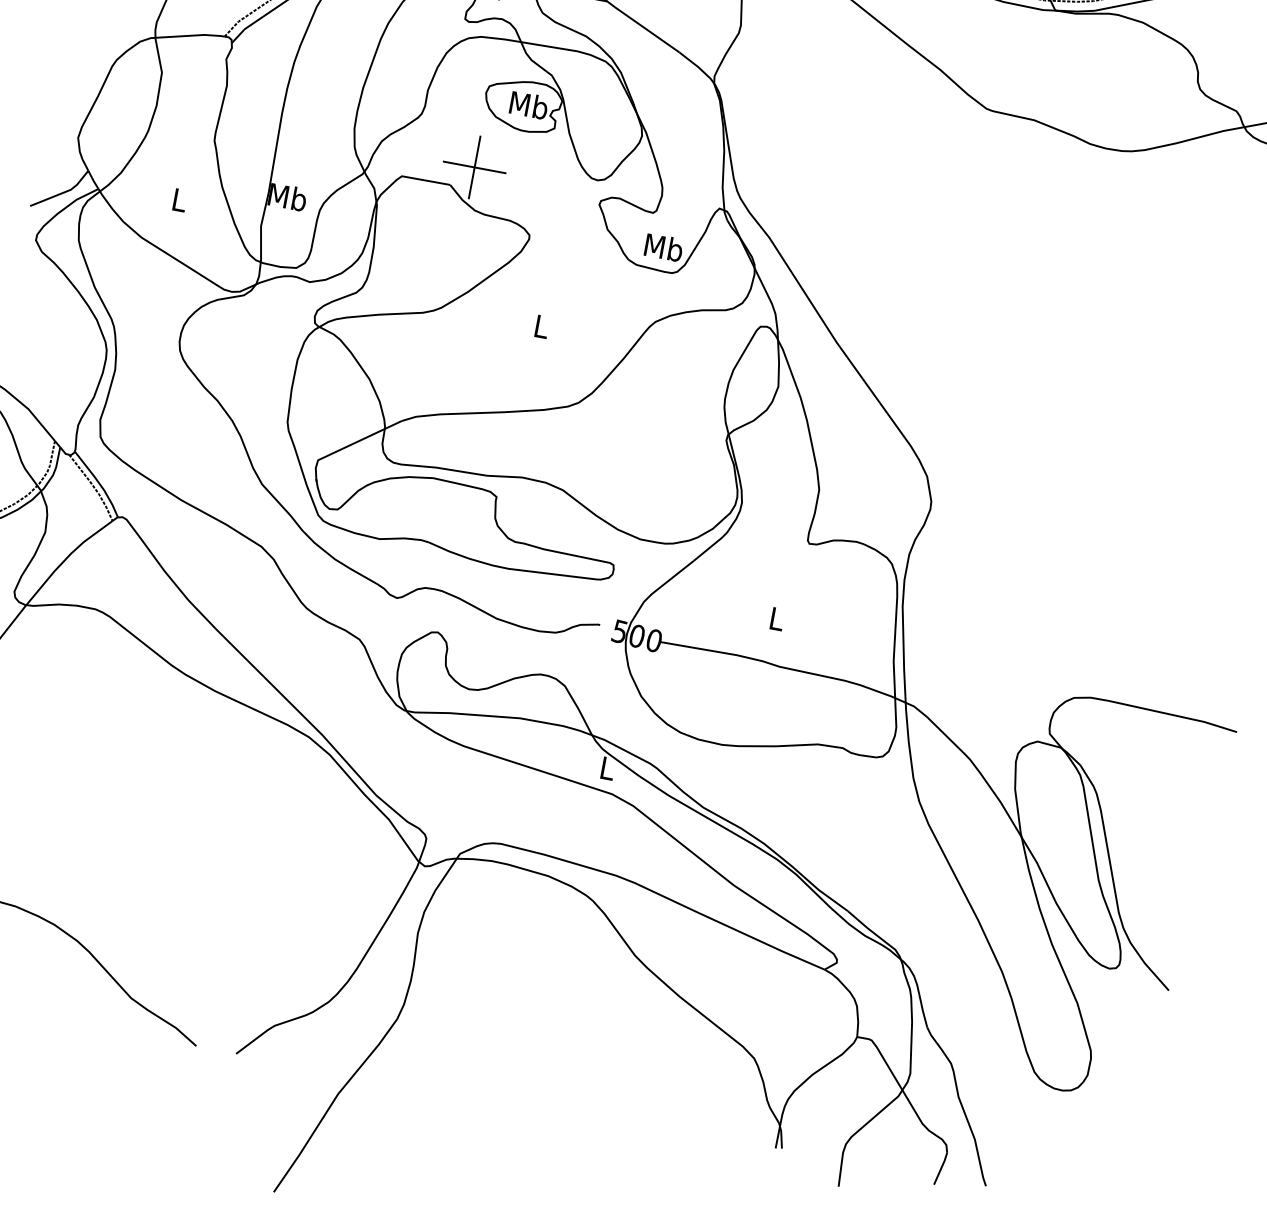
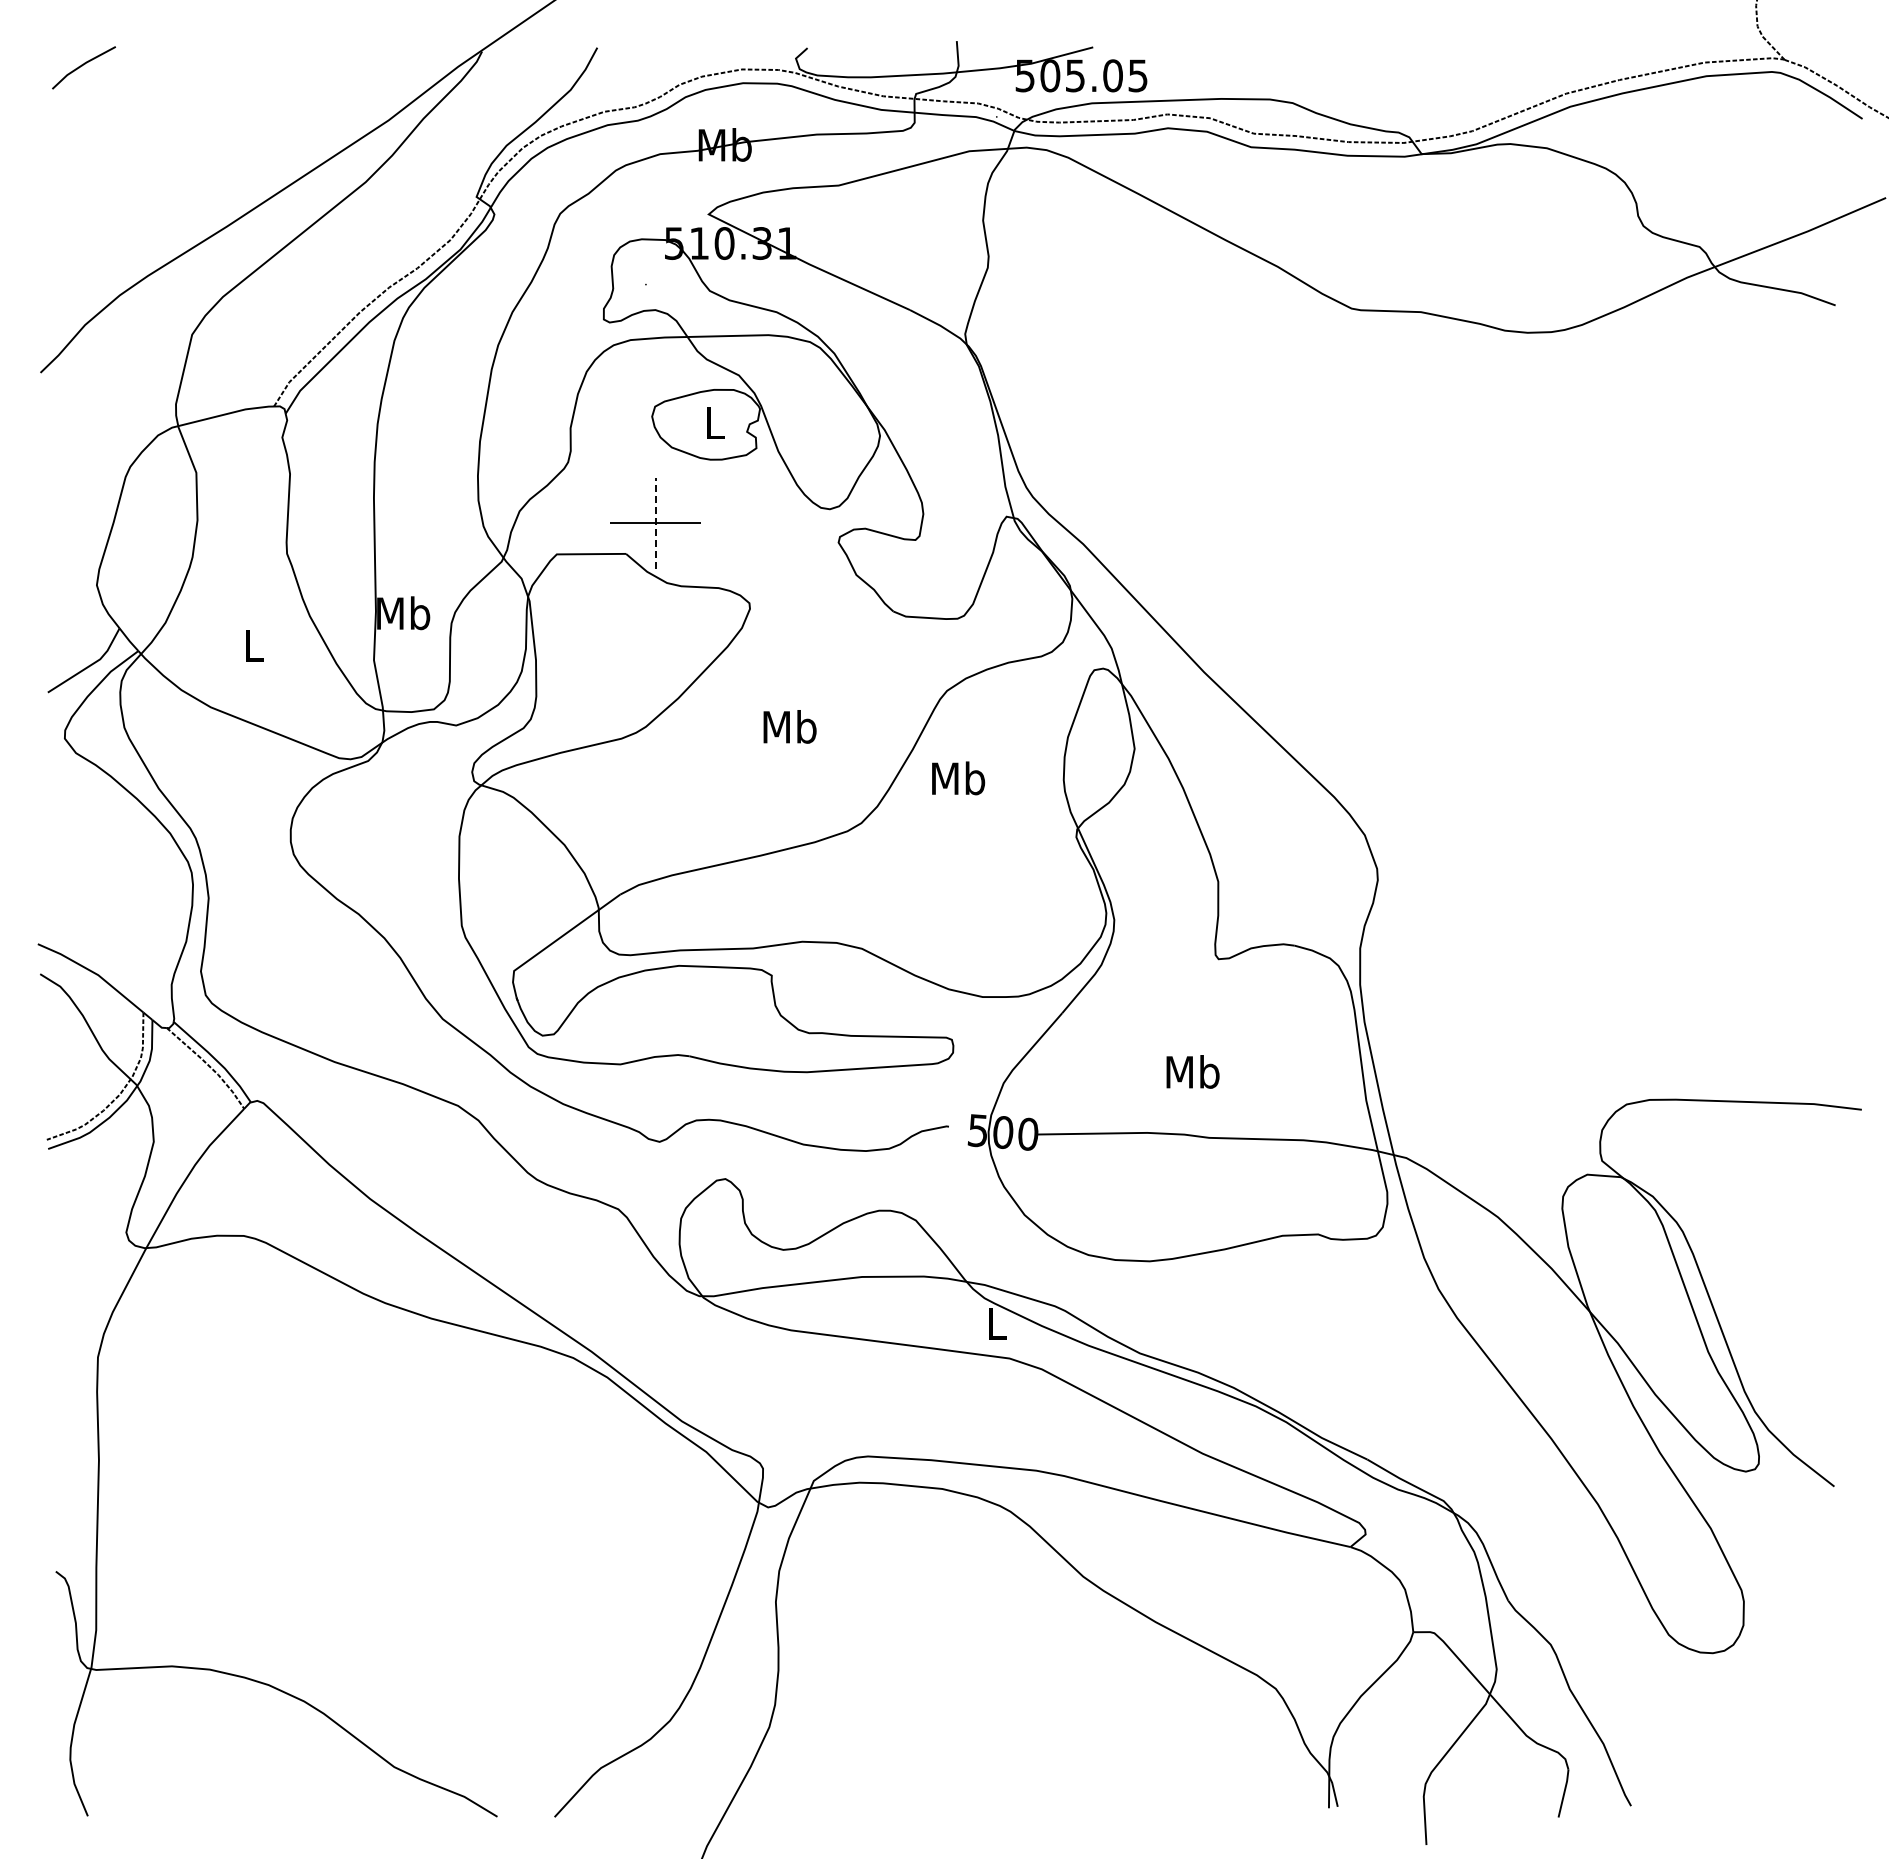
text: (528, 105) -> (714, 422), Mb -> L
line: (474, 167) -> (655, 523), solid -> dashed
text: (663, 247) -> (958, 778), moved
text: (541, 326) -> (789, 726), L -> Mb
text: (776, 618) -> (1192, 1071), L -> Mb

